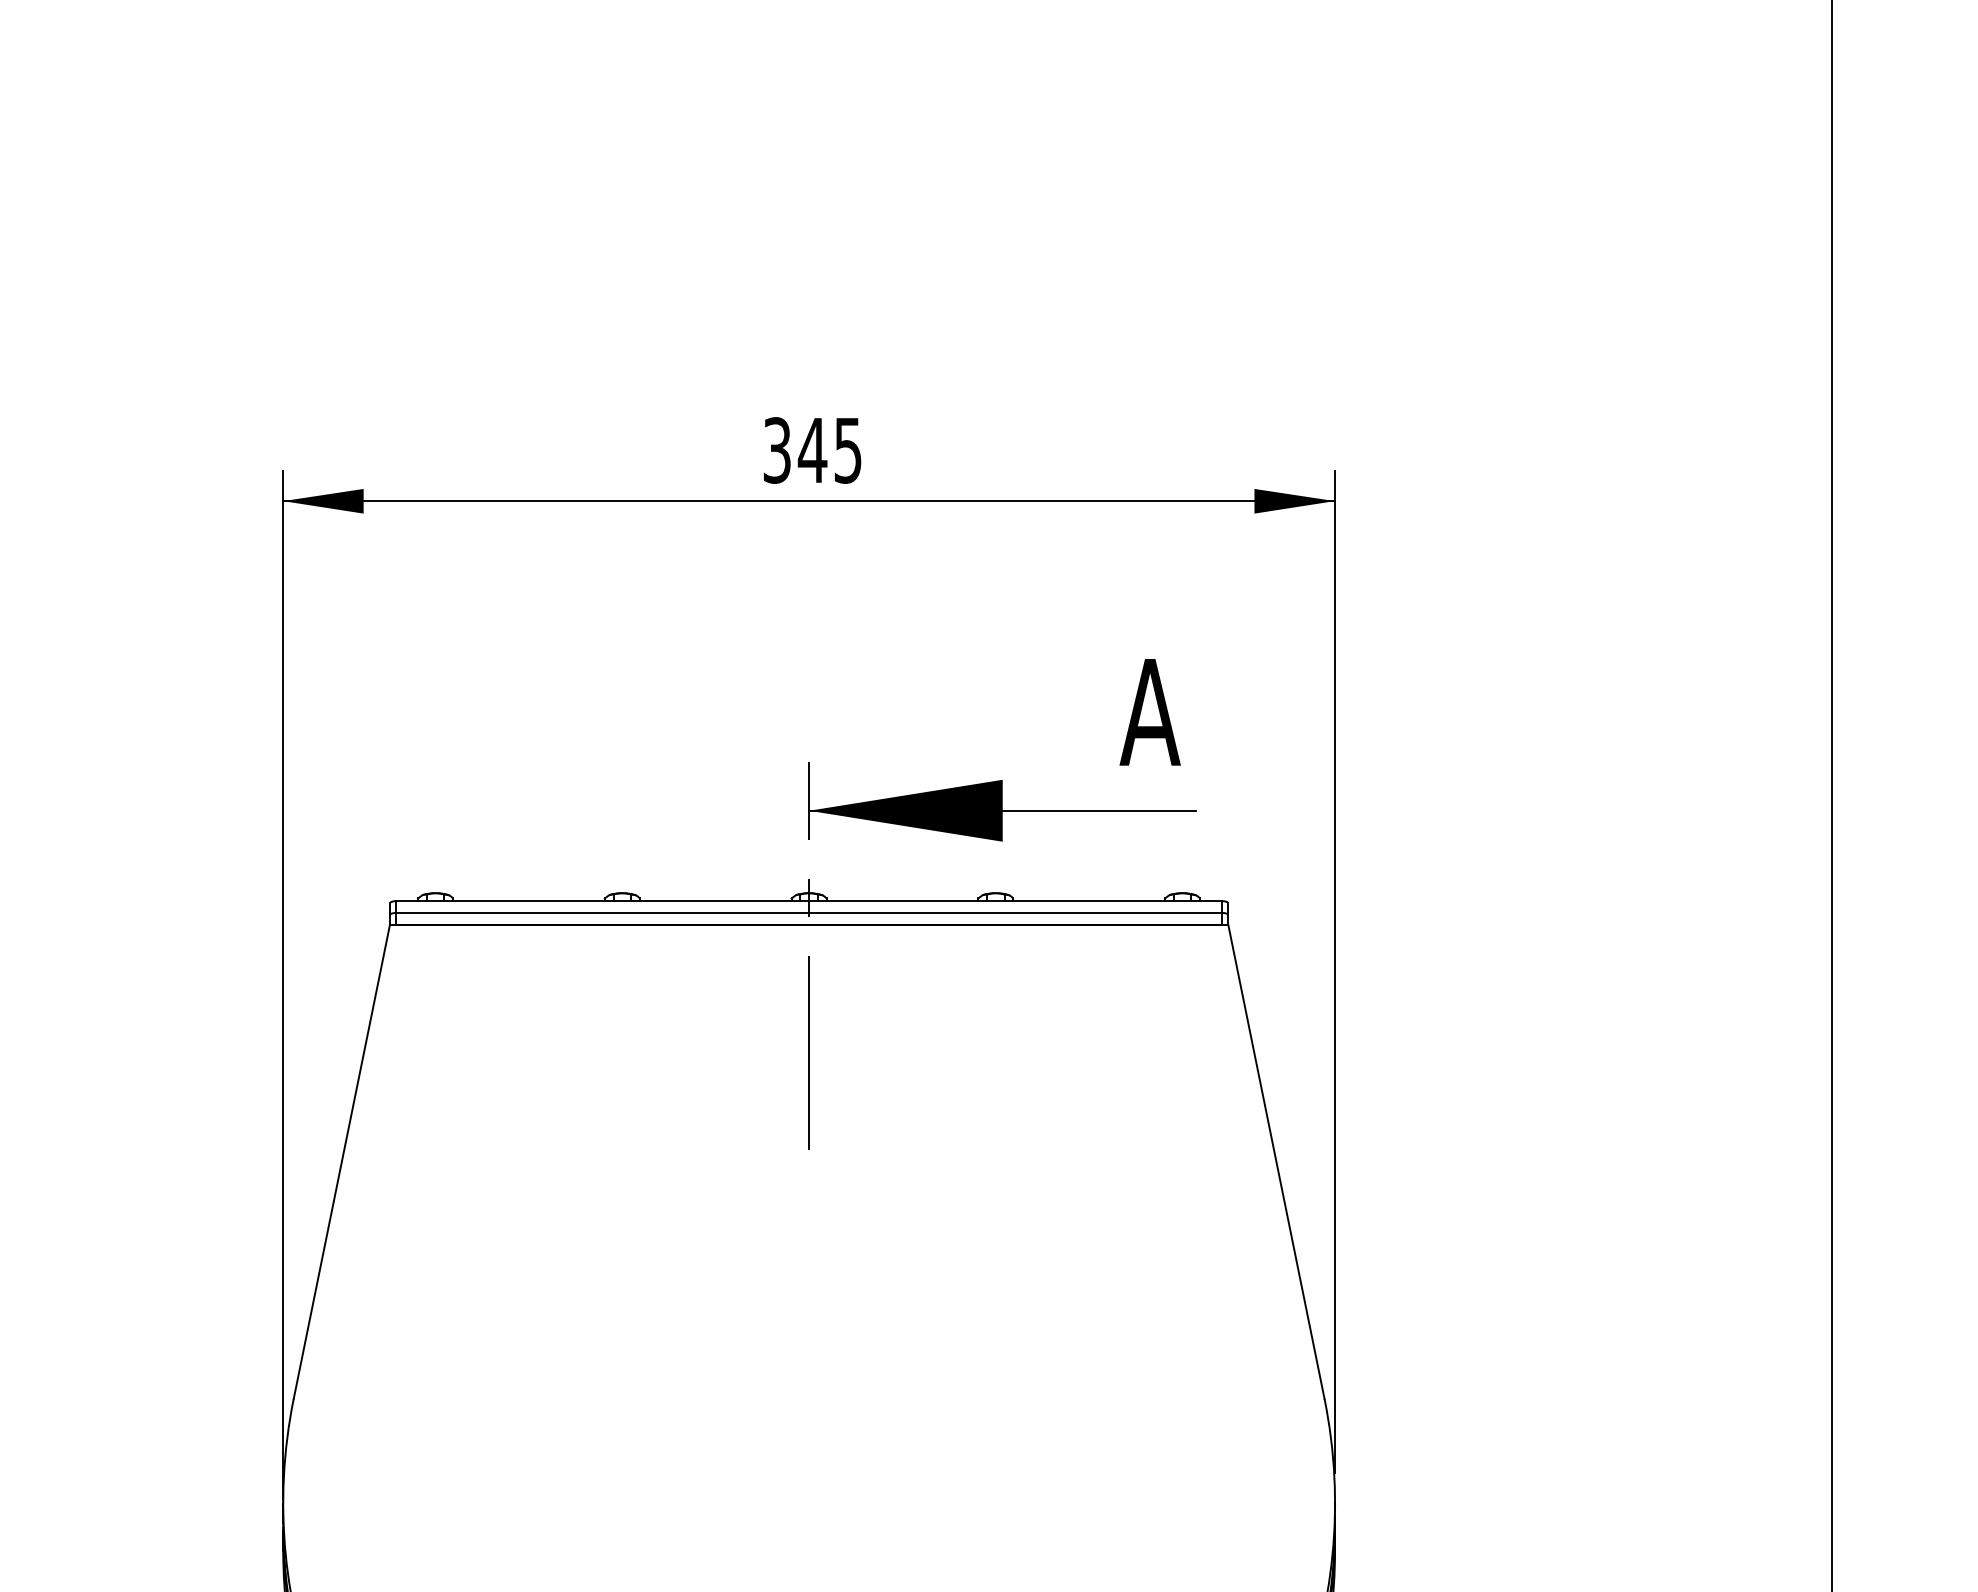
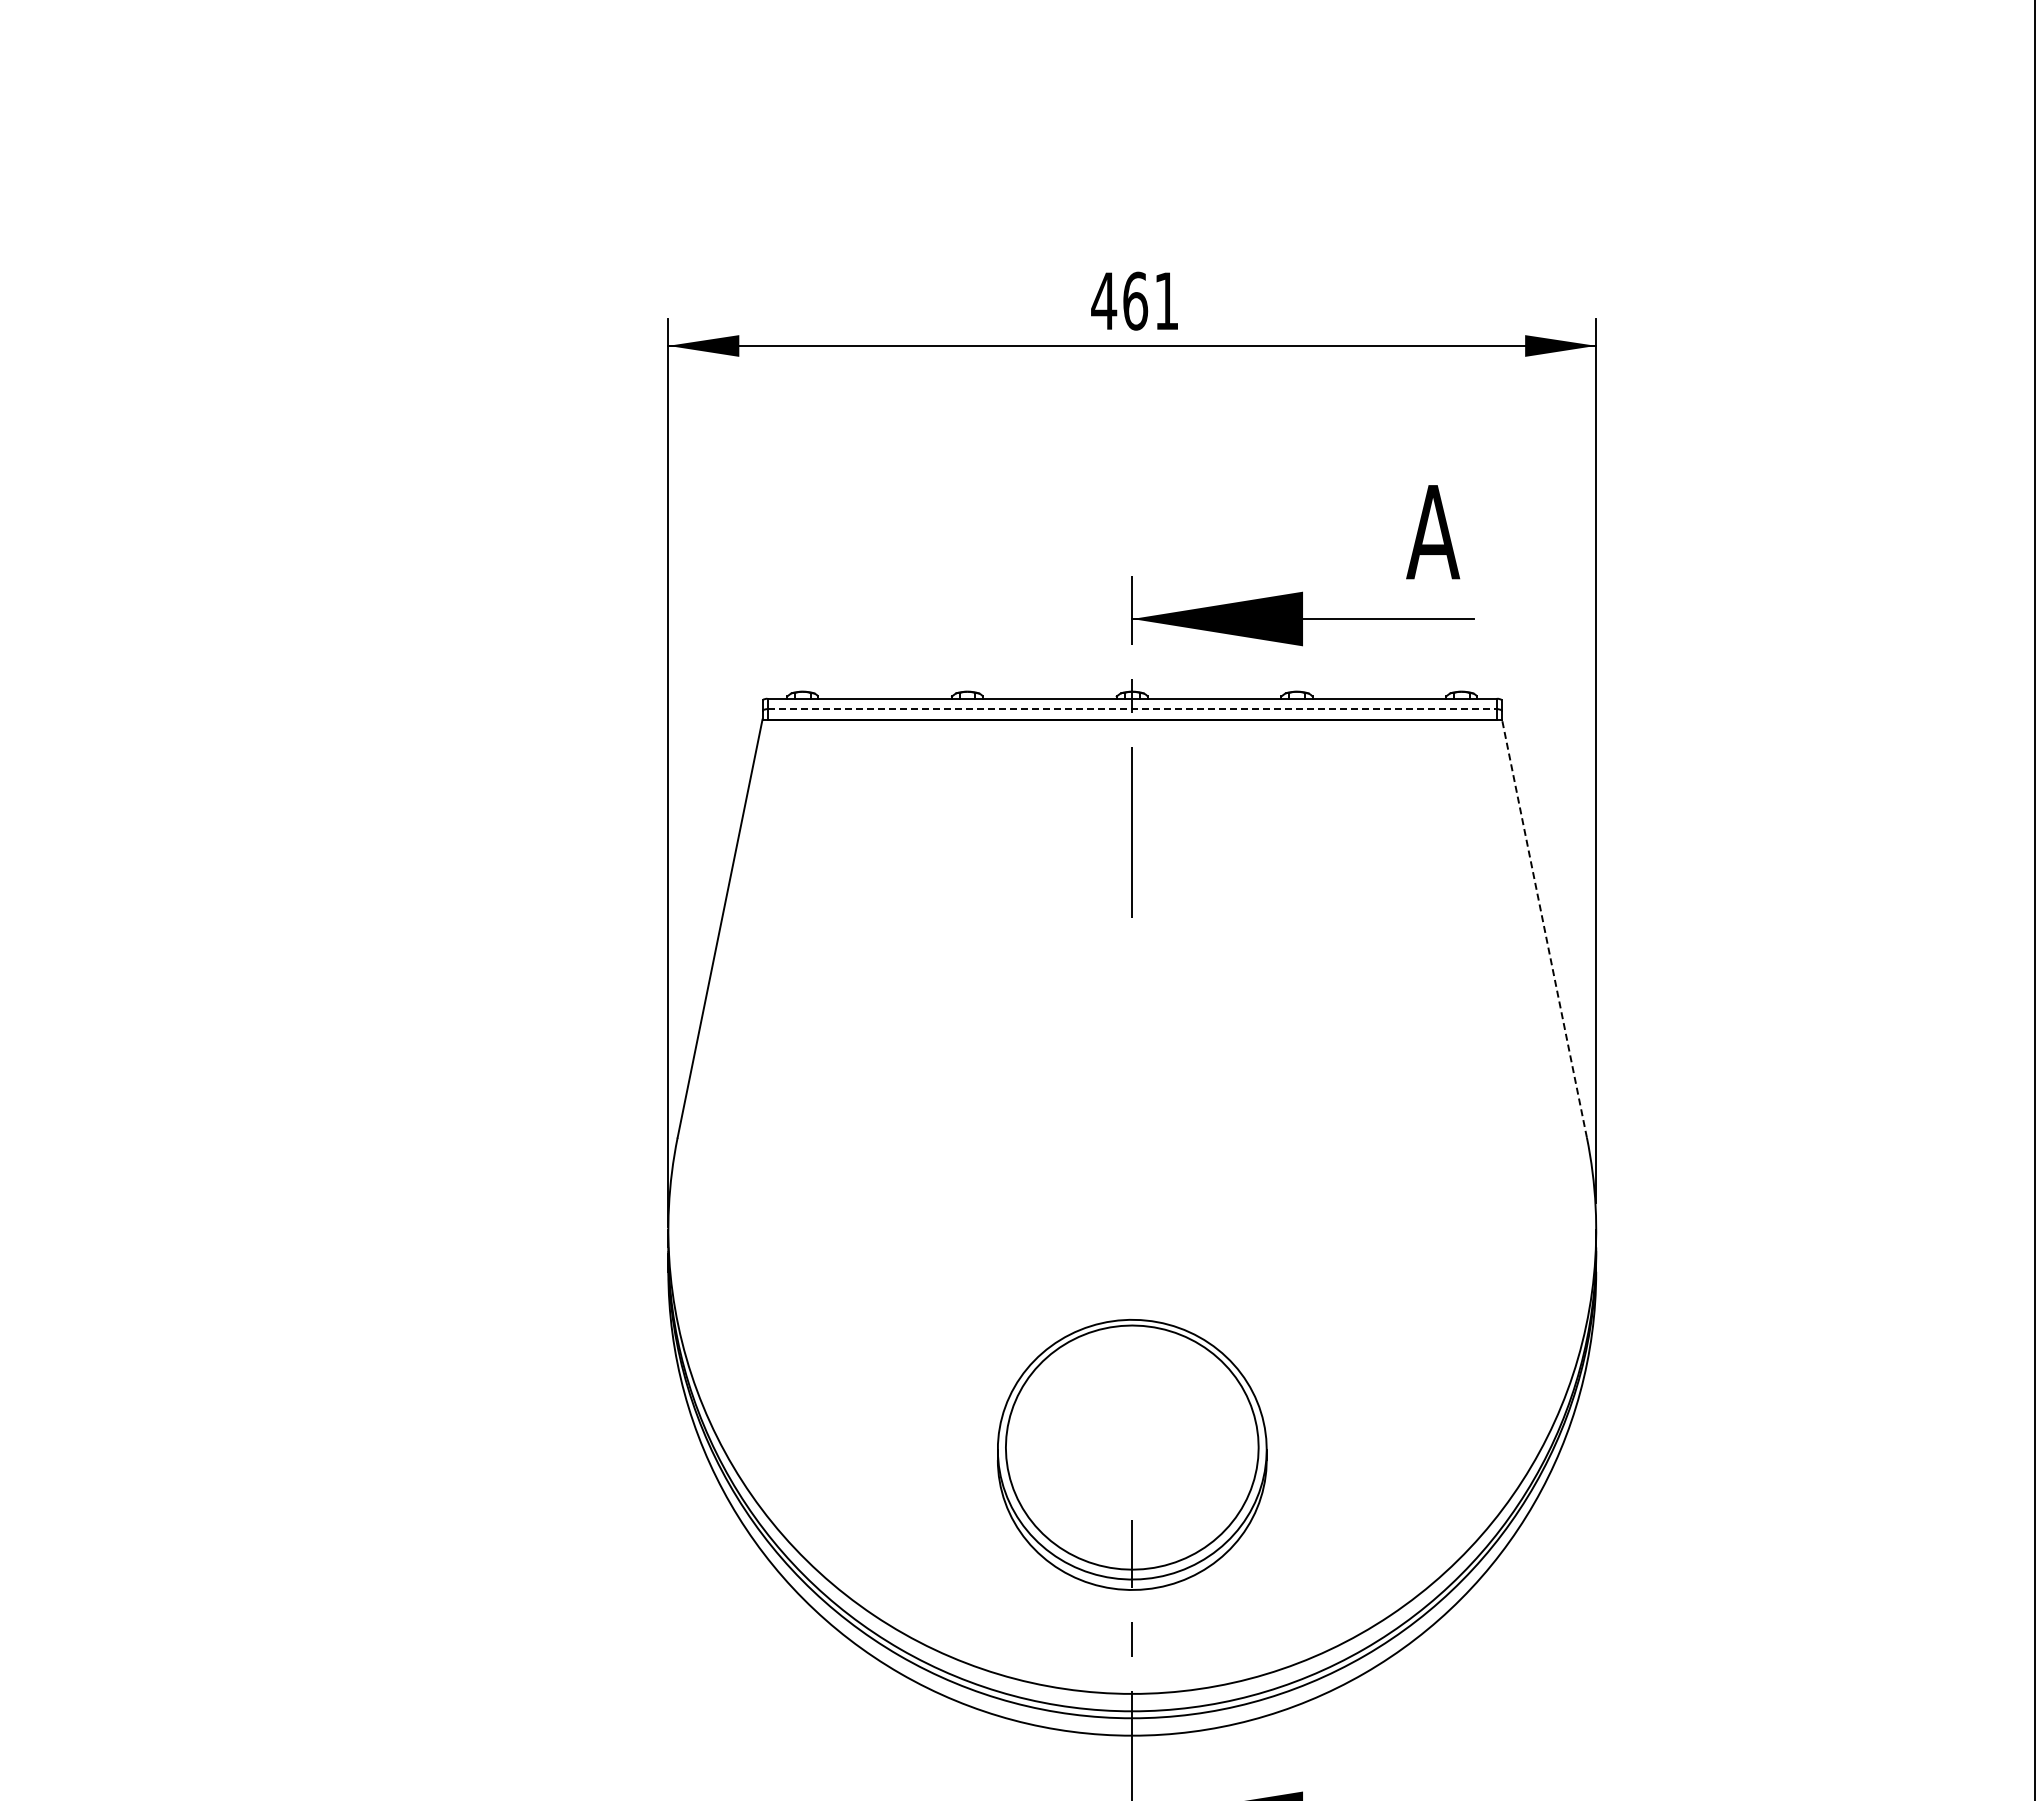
text: (811, 449) -> (1134, 300), 345 -> 461
line: (809, 913) -> (1132, 709), solid -> dashed
line: (1276, 1161) -> (1544, 928), solid -> dashed

